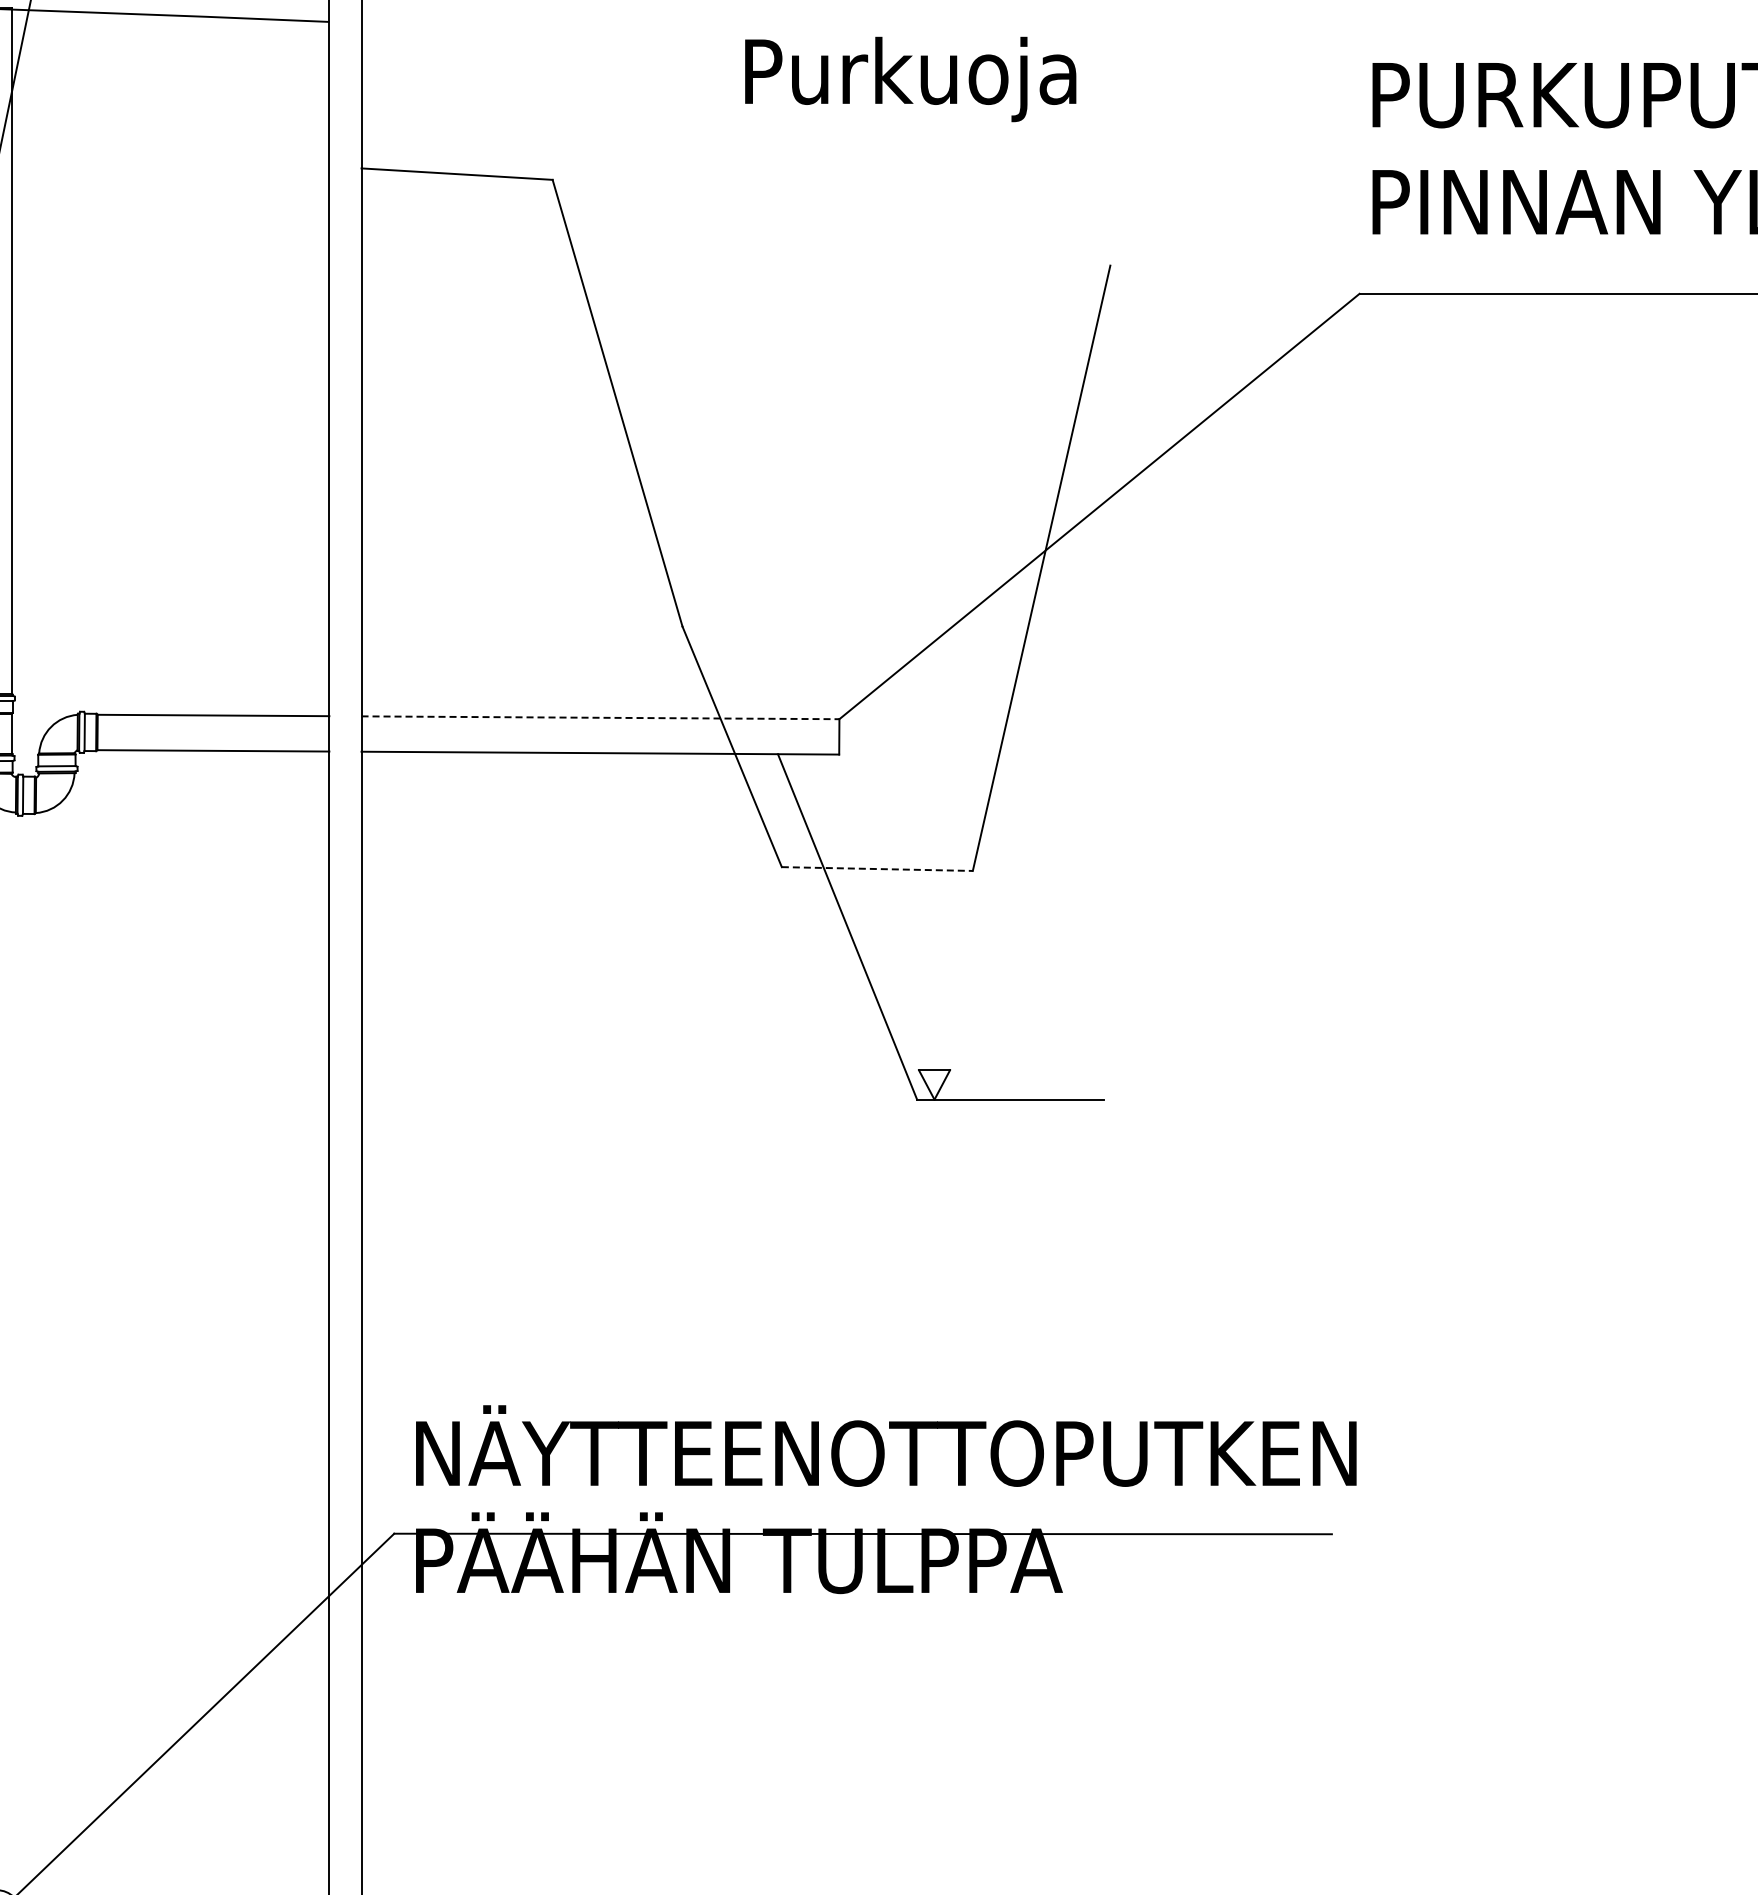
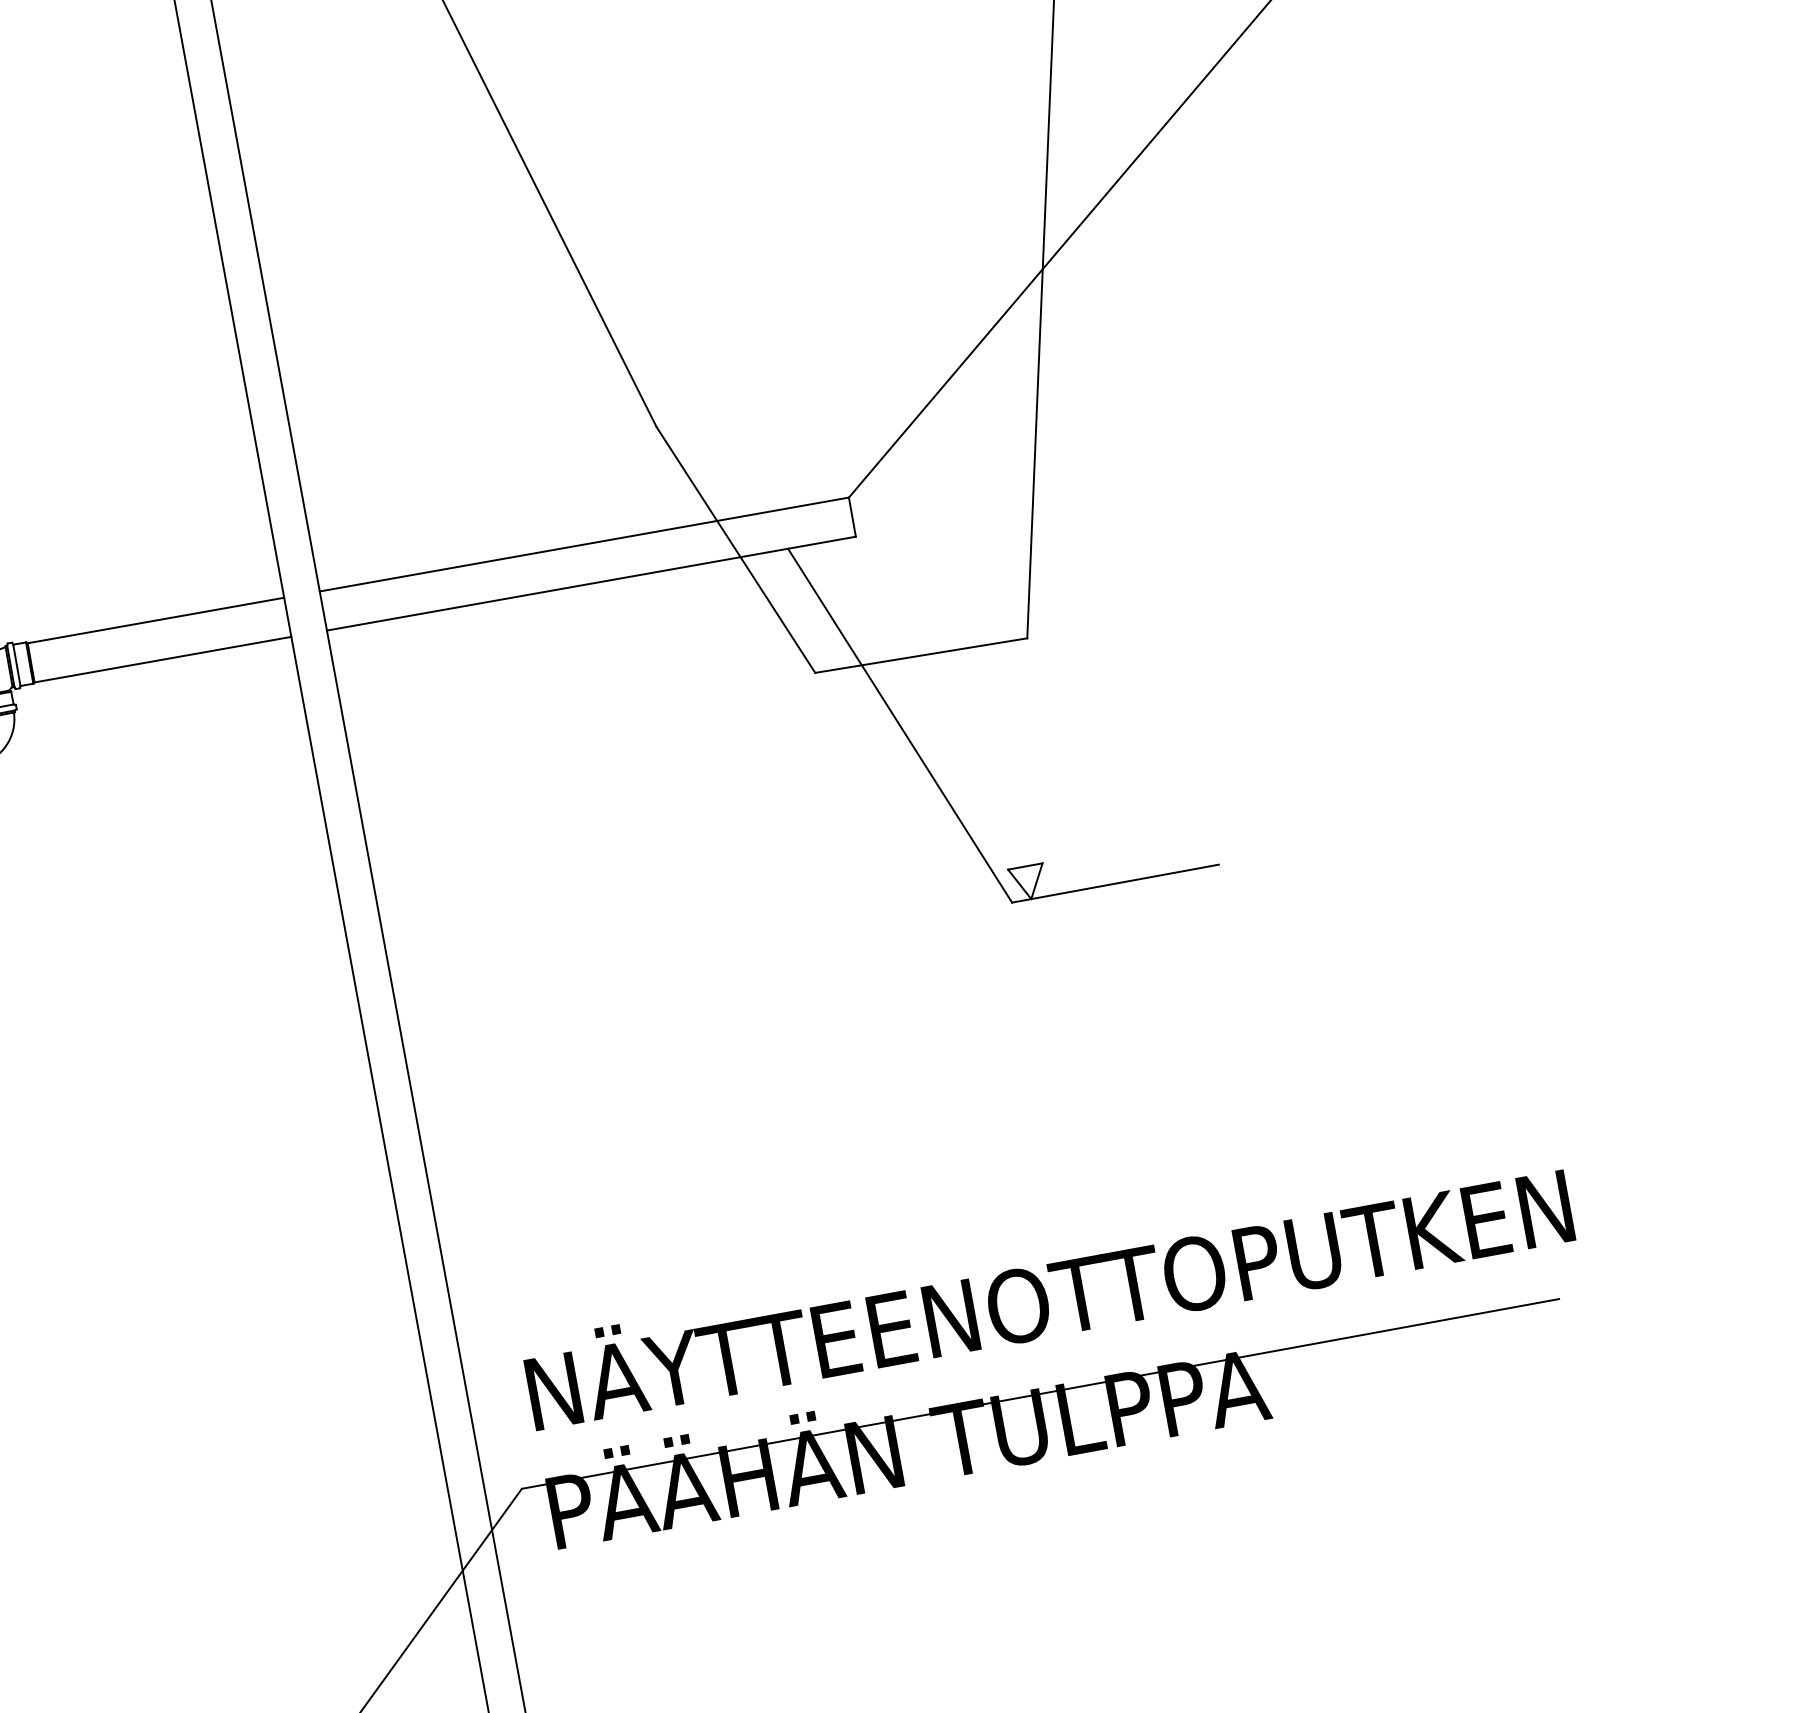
line: (600, 717) -> (584, 544), dashed -> solid
line: (877, 869) -> (921, 656), dashed -> solid

